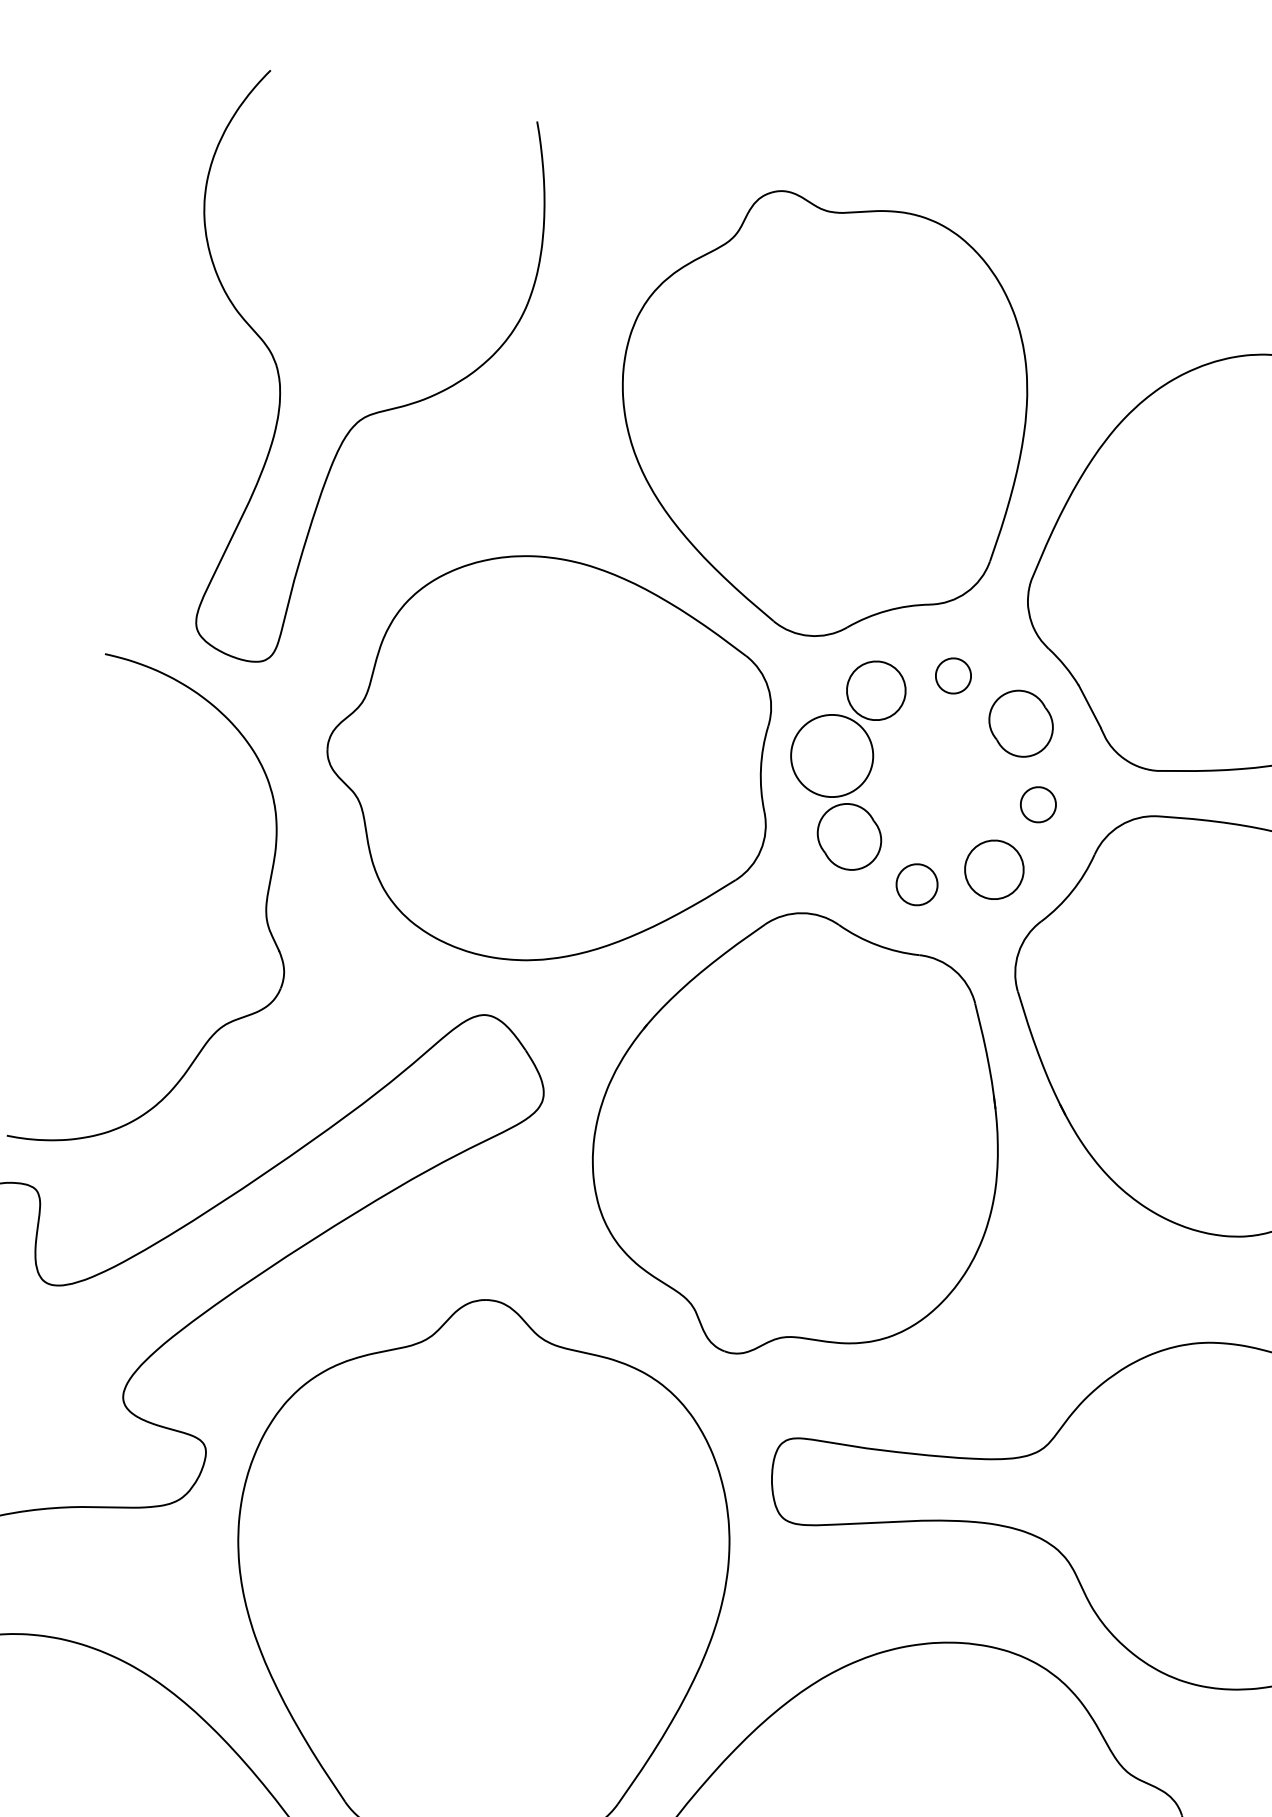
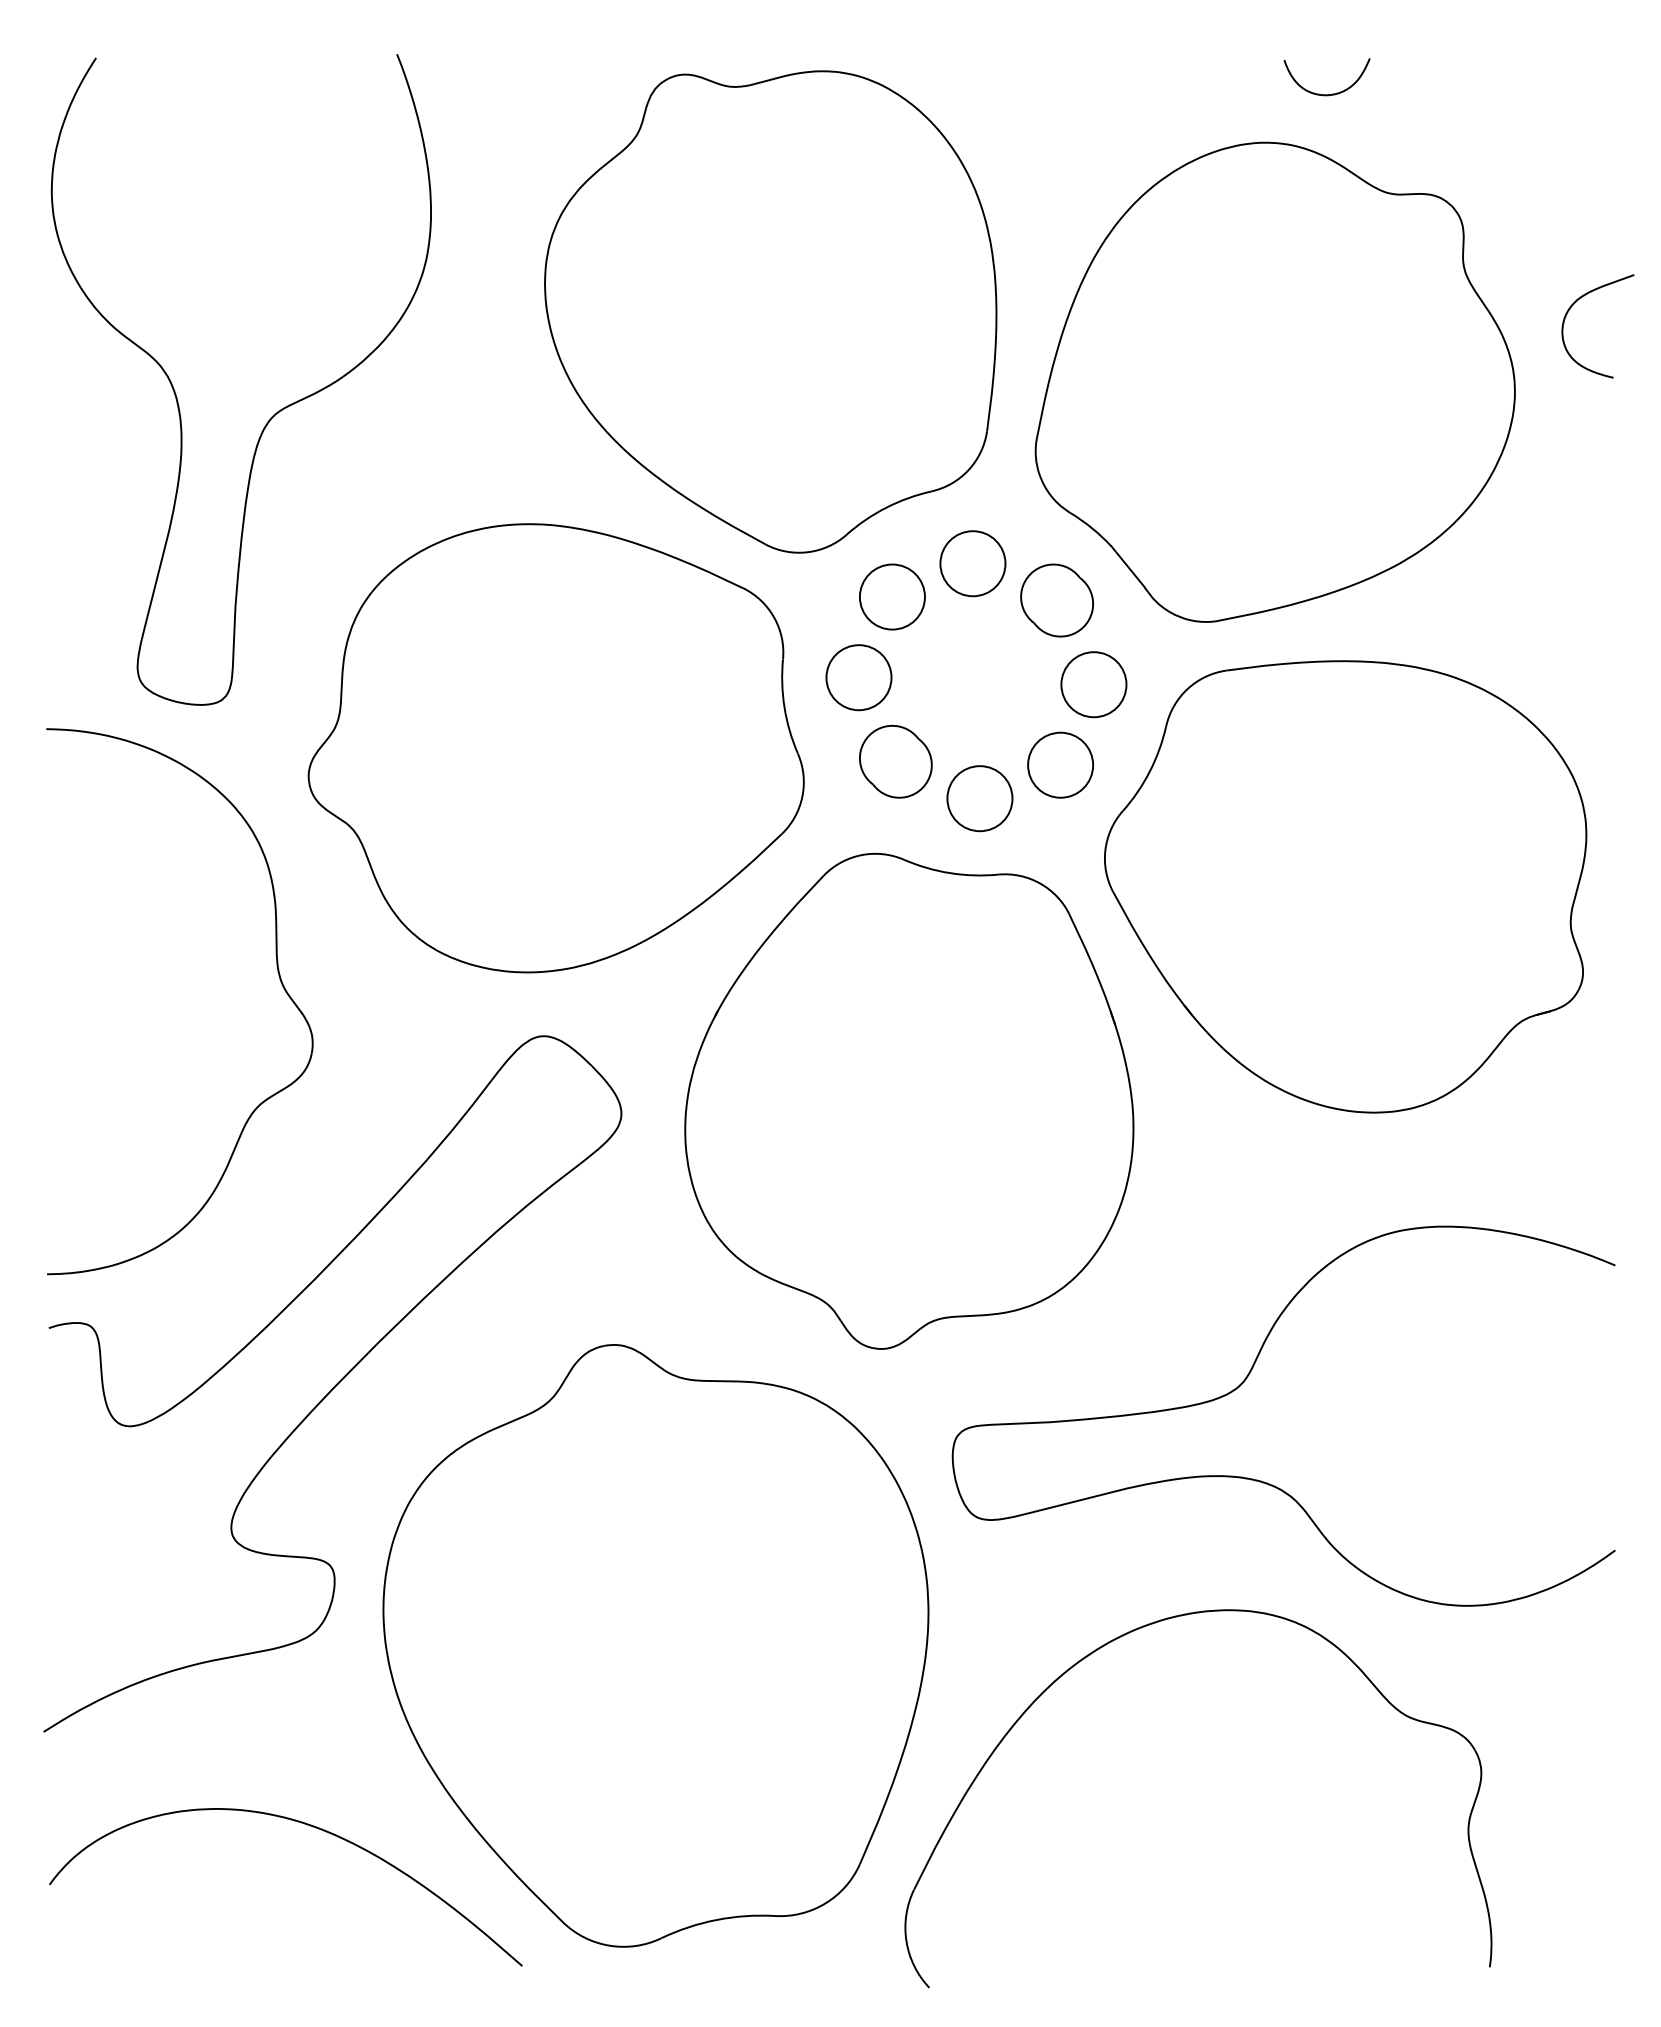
circle: (953, 675) -> (972, 563), size x1.67
circle: (831, 755) -> (858, 677), size x0.71
circle: (1038, 804) -> (1093, 684), size x1.67
circle: (916, 884) -> (979, 798), size x1.43

